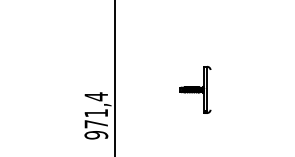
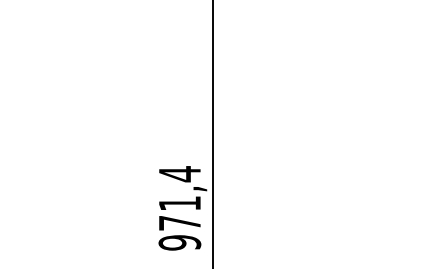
part: (195, 89) -> (357, 161), removed

